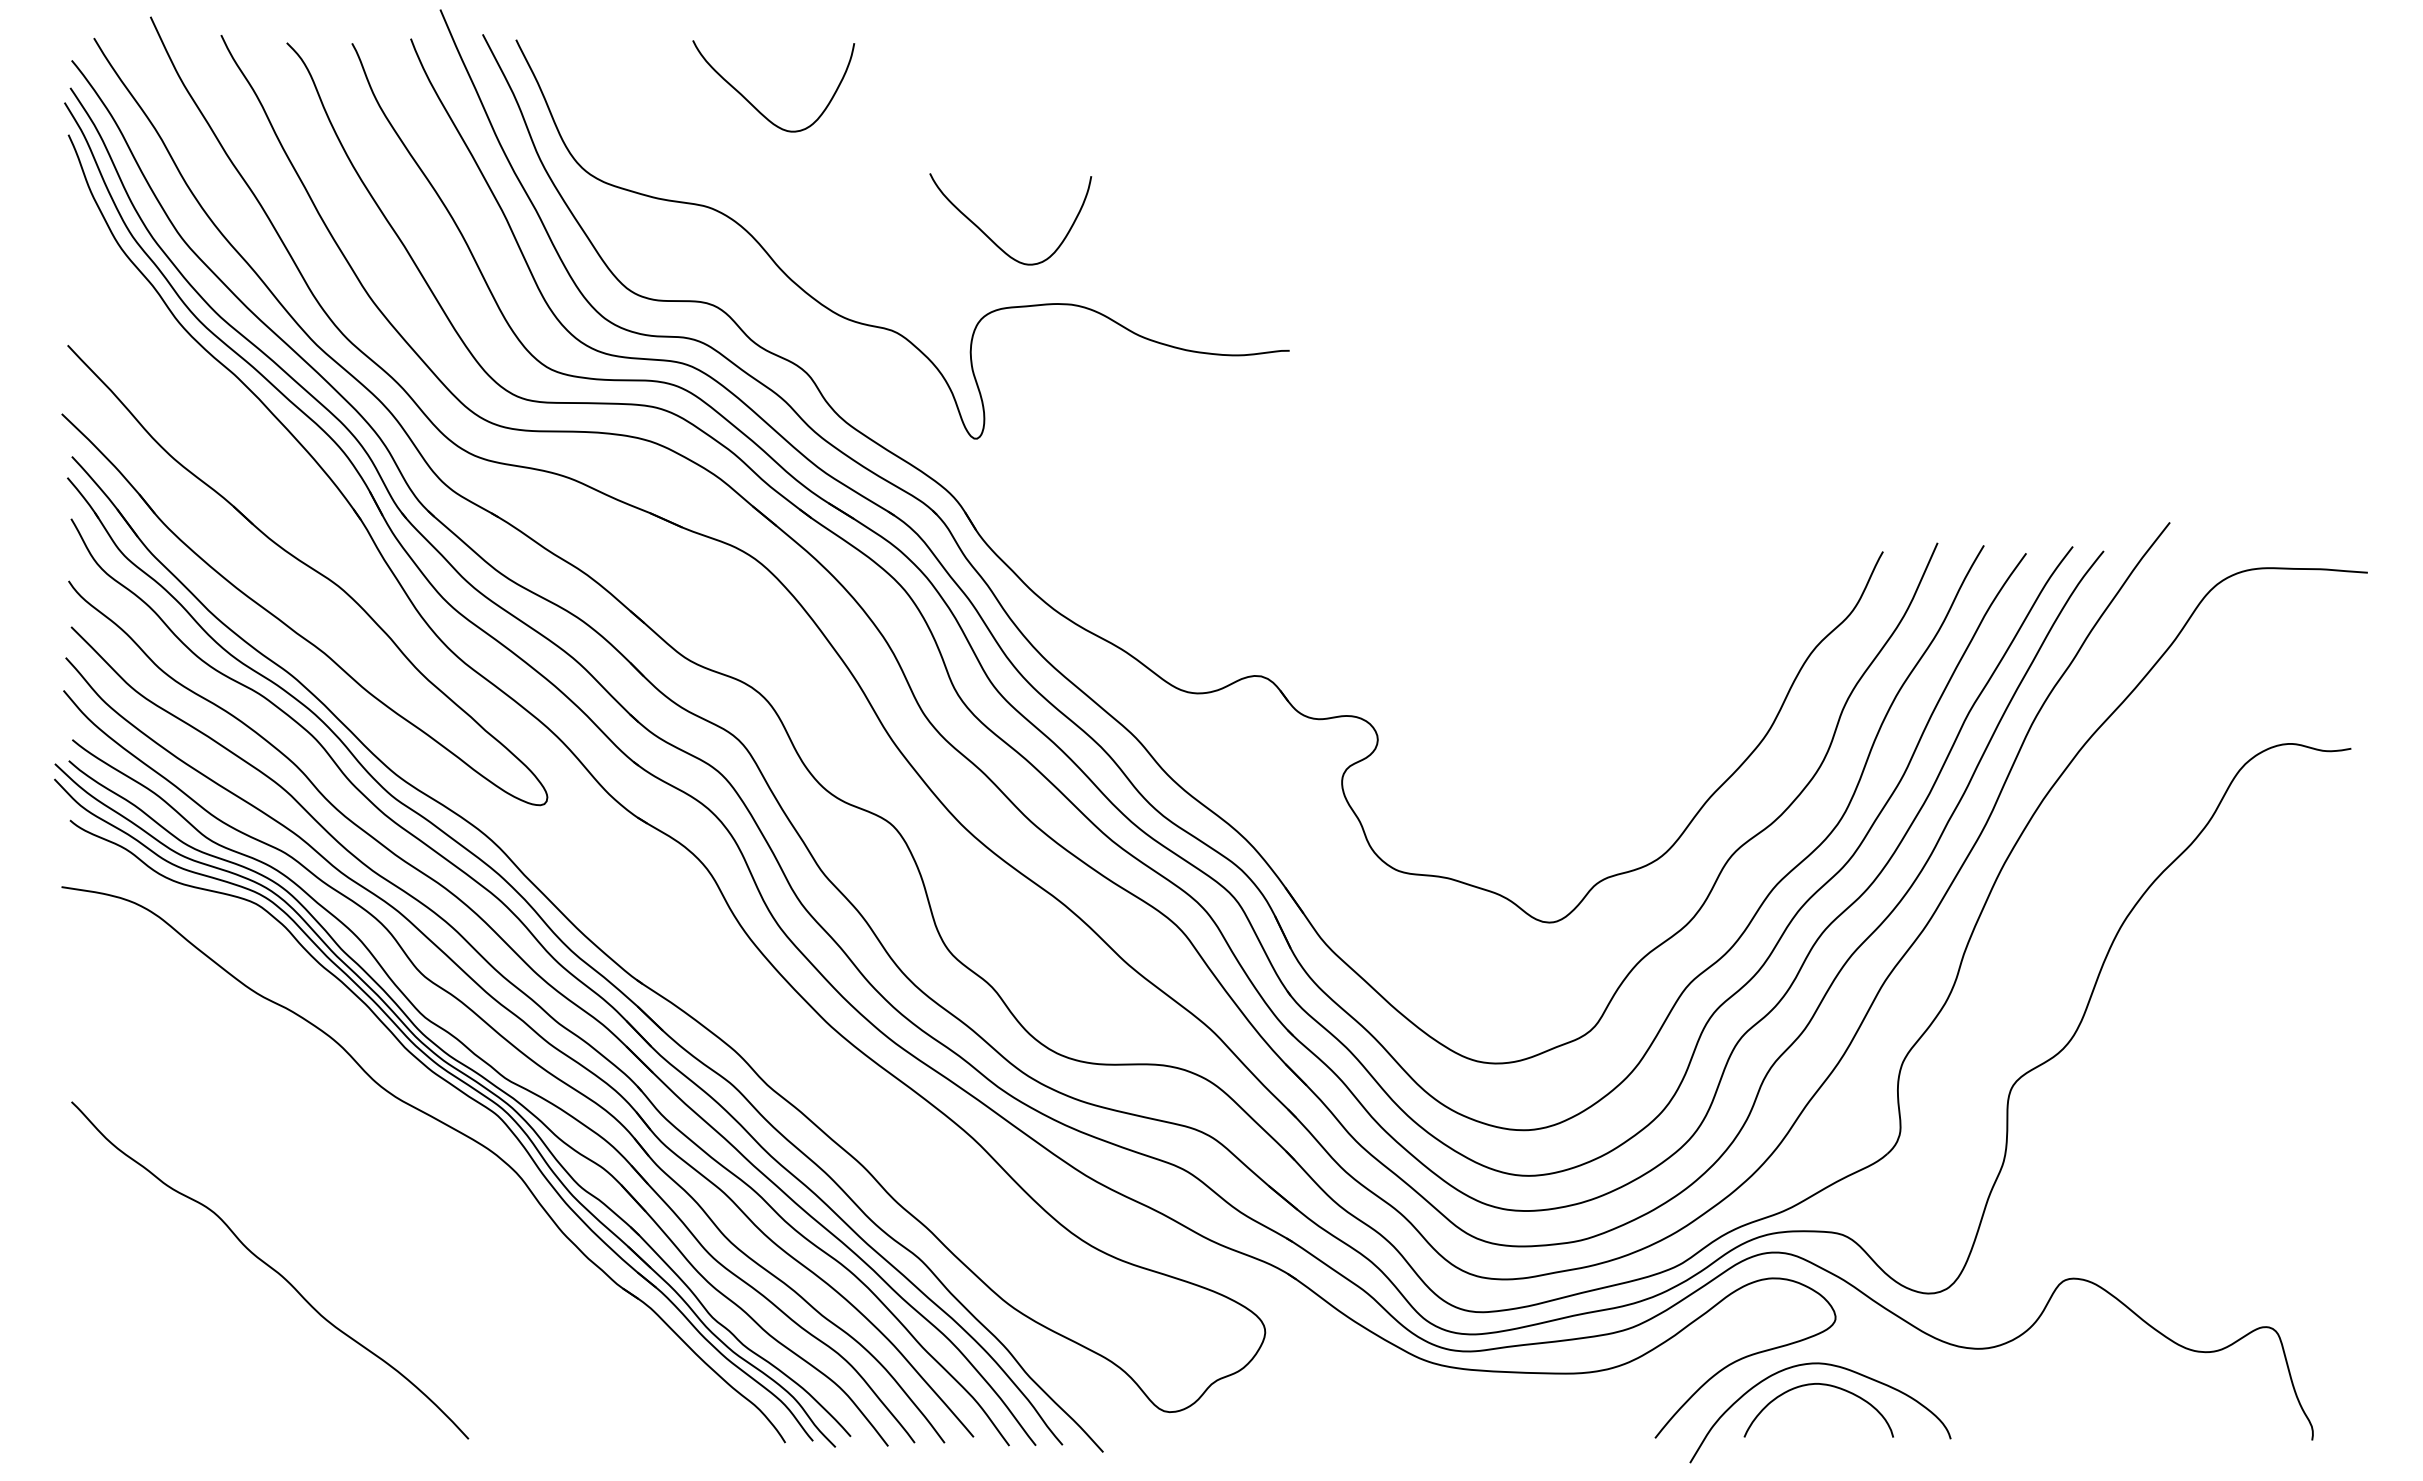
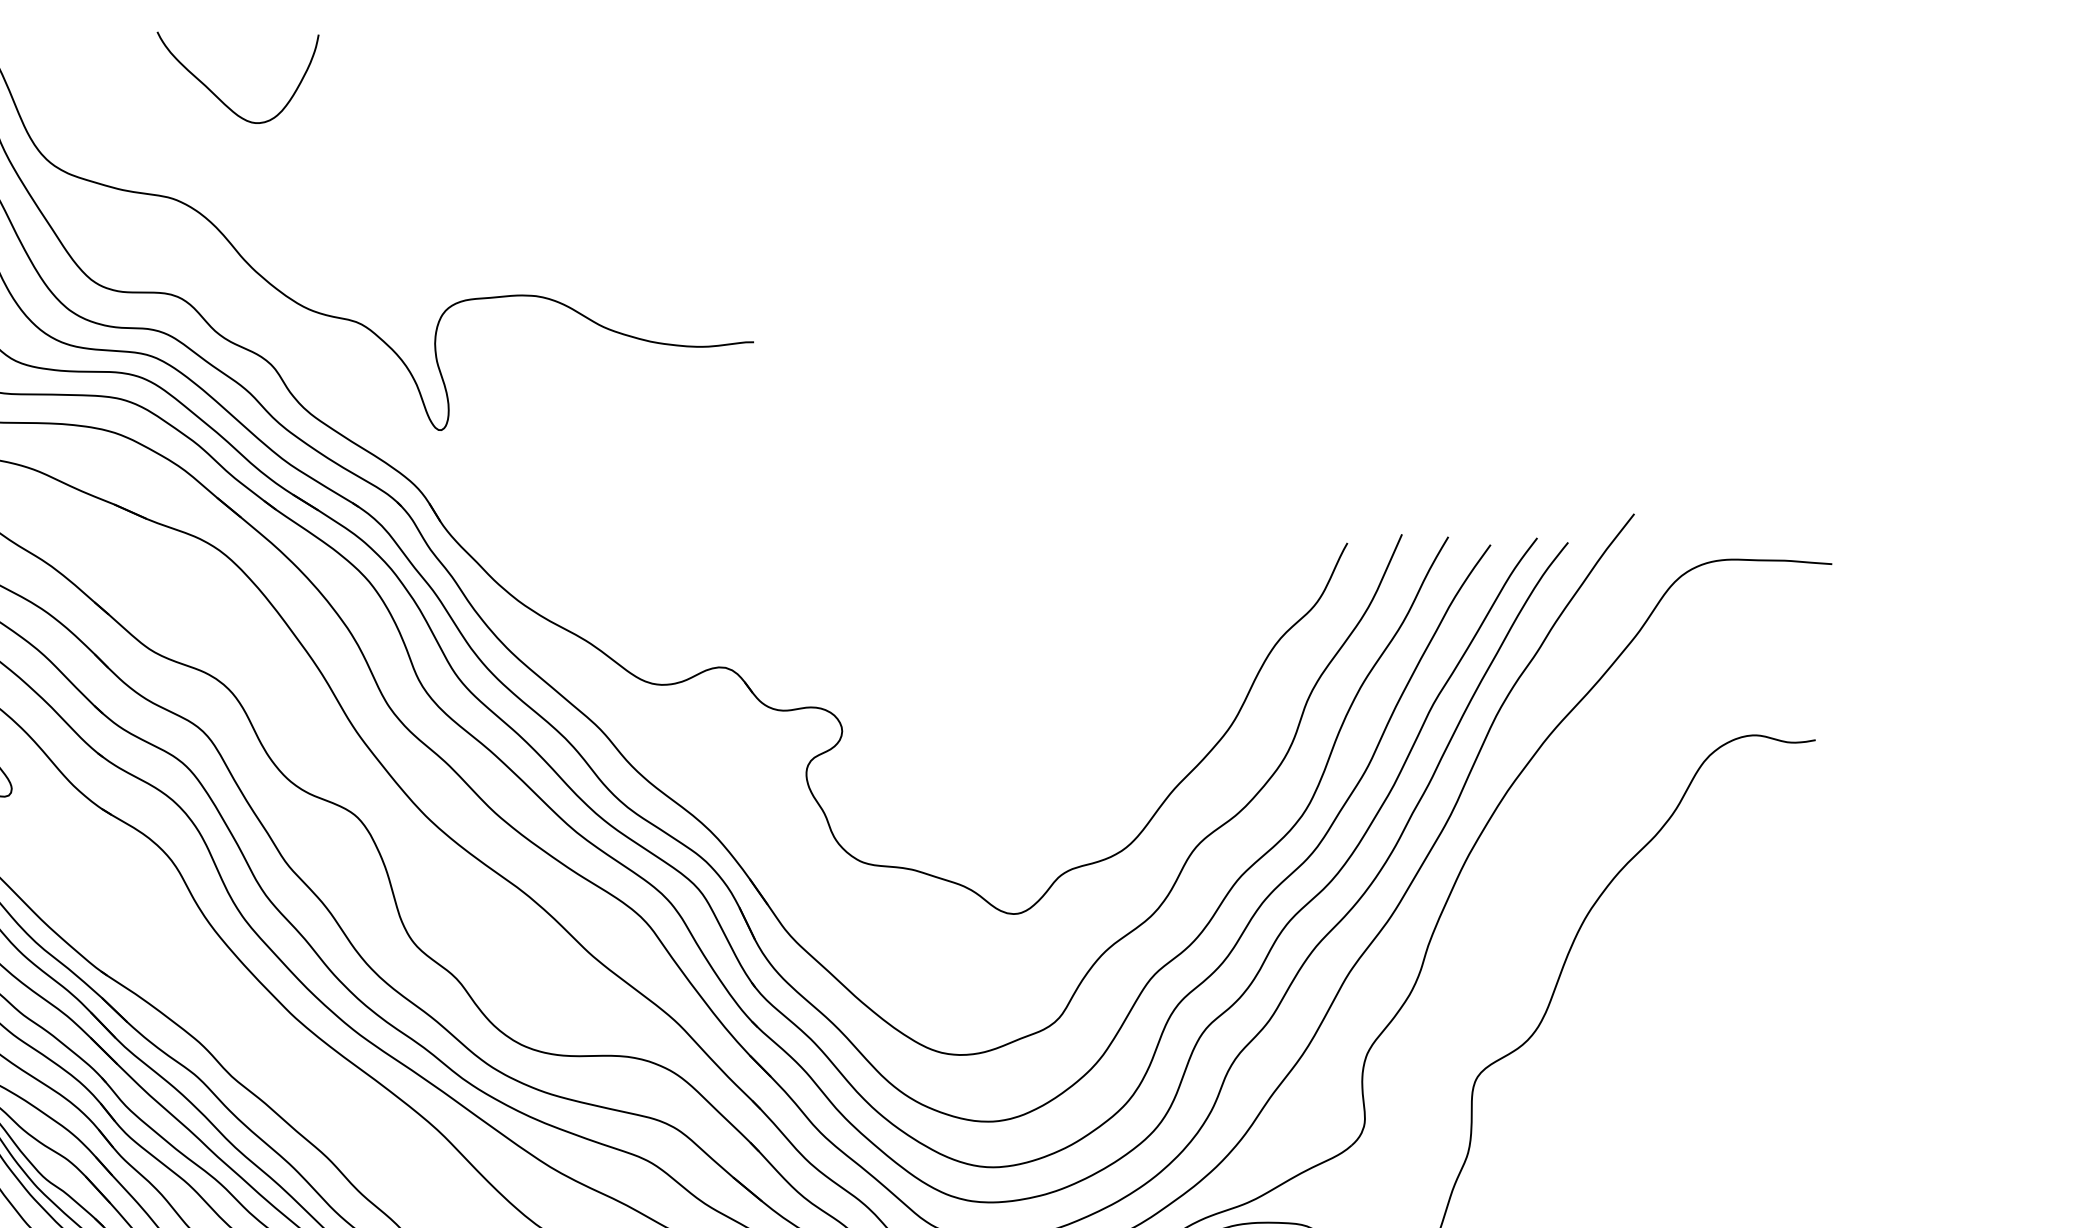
curve: (992, 239) -> (456, 230), removed

